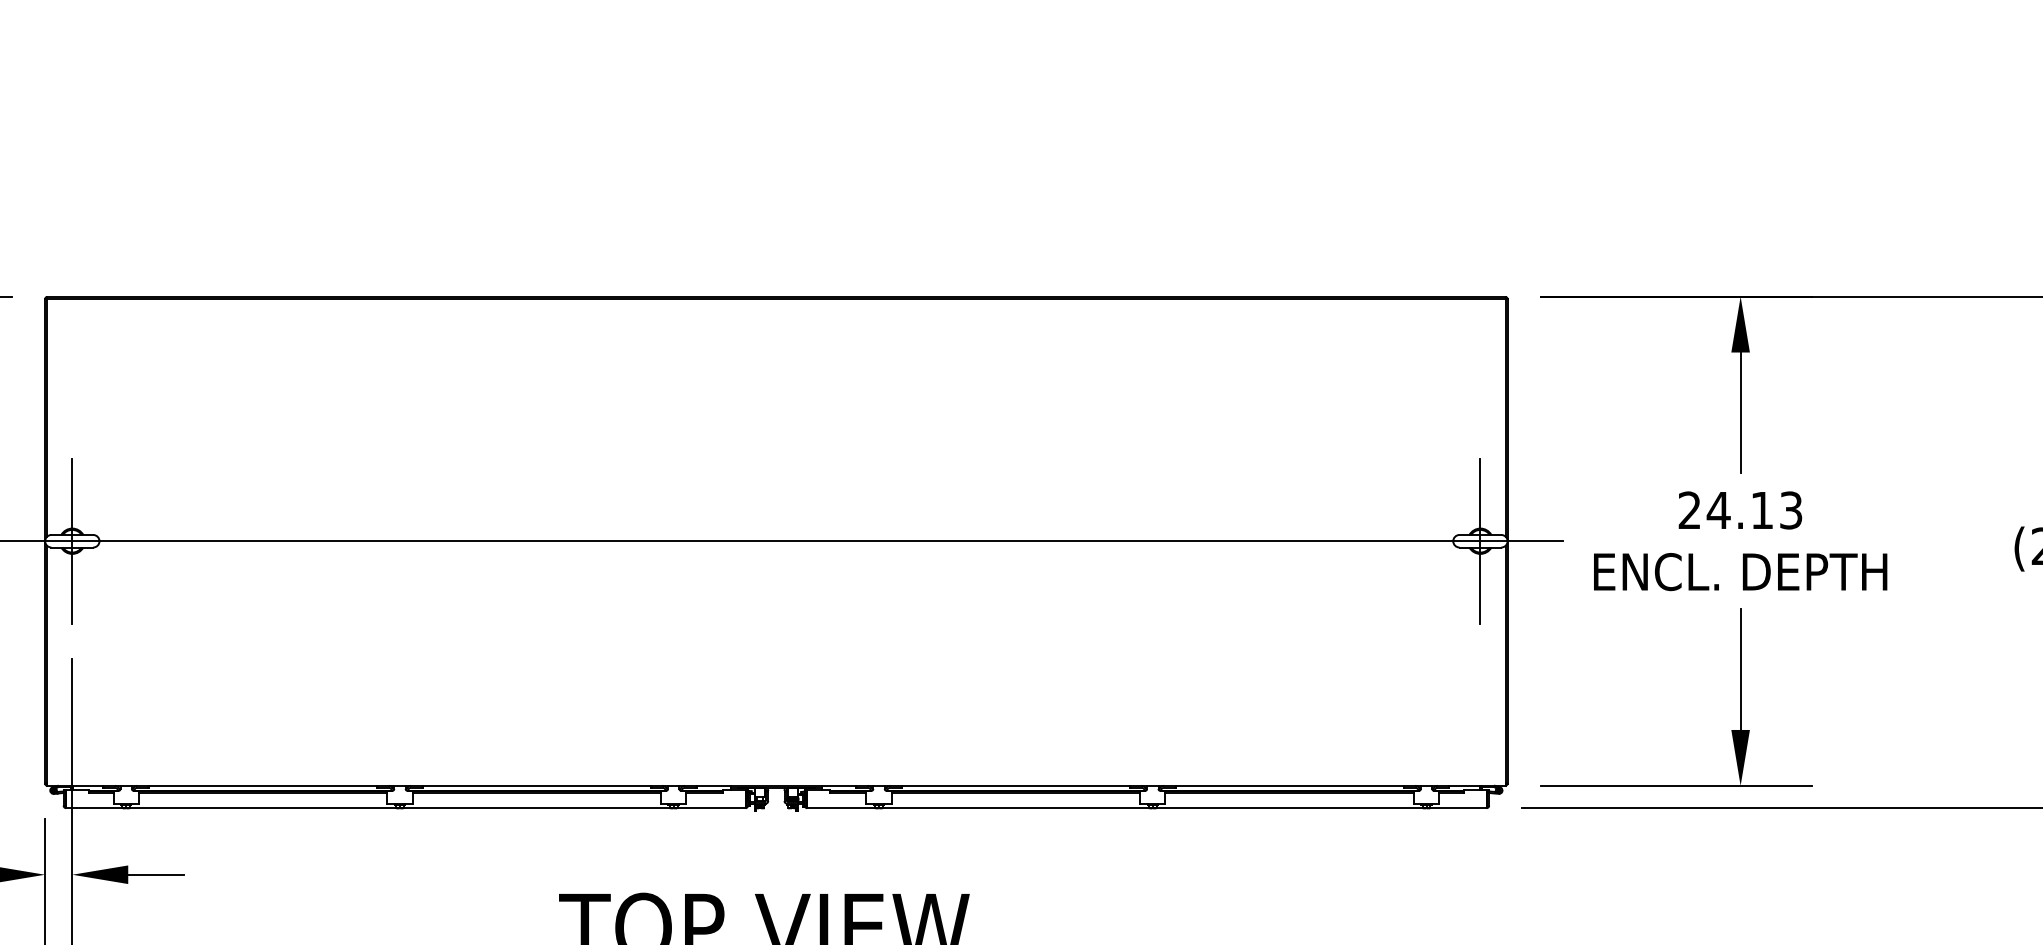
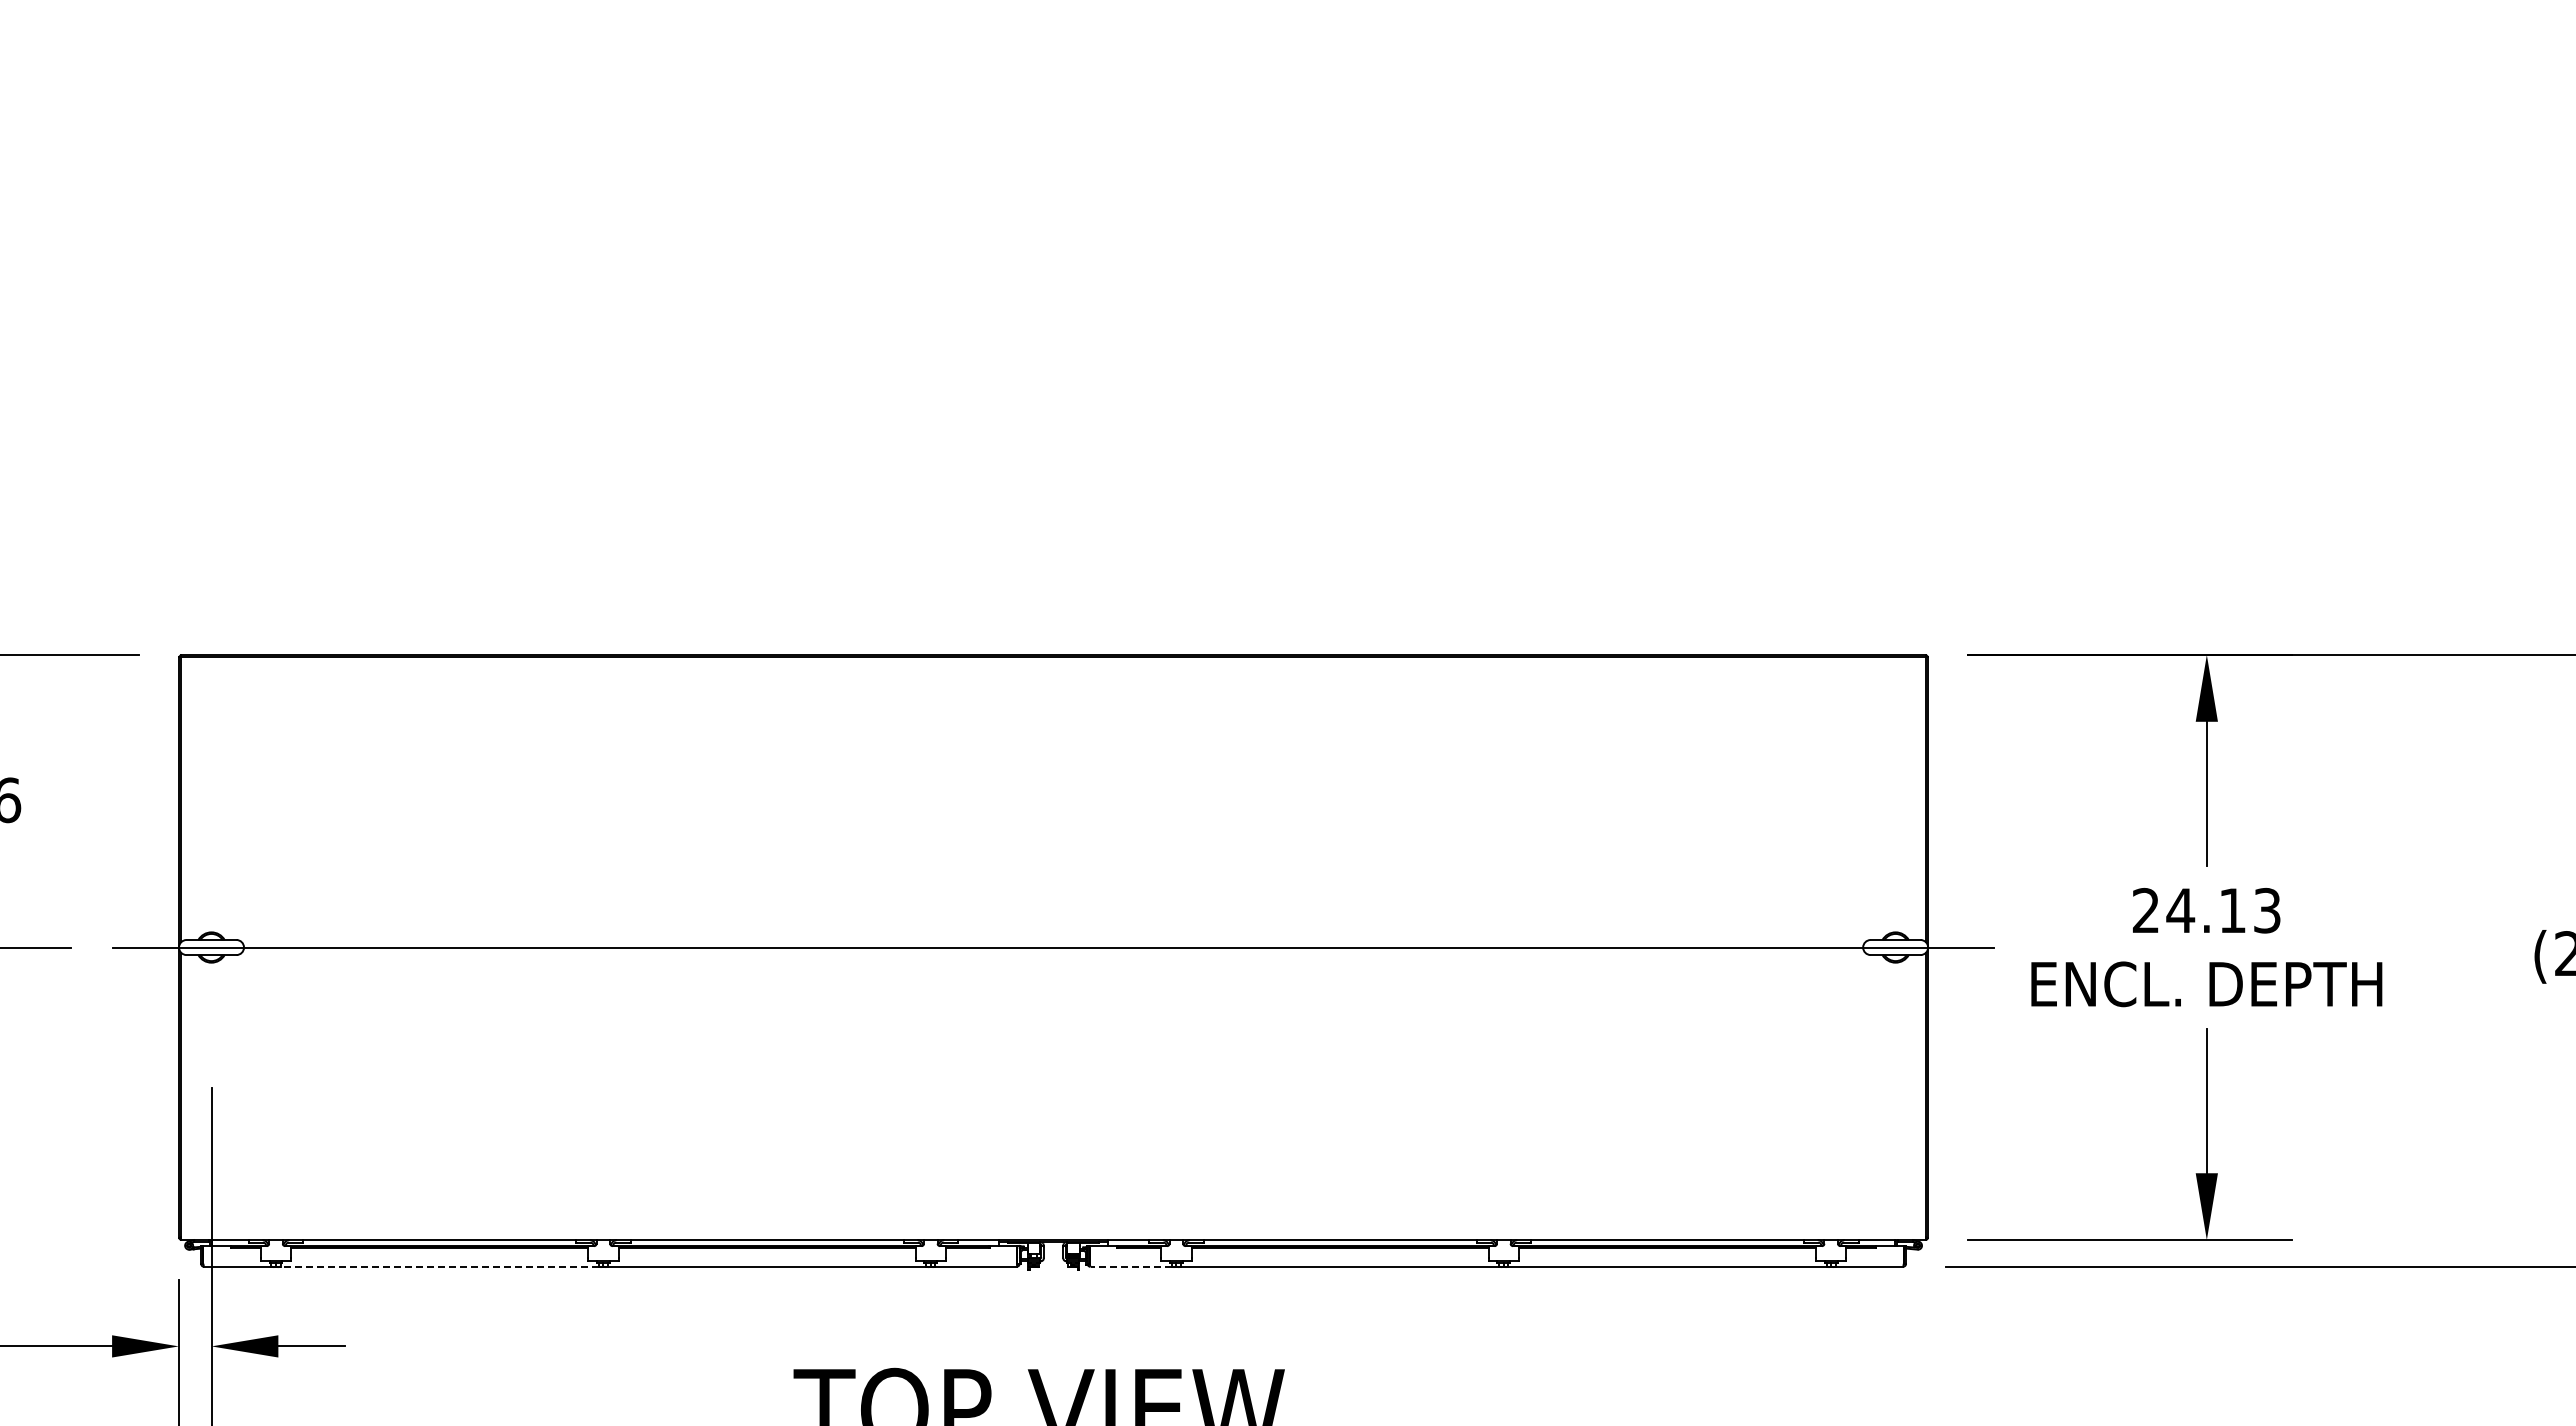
line: (72, 541) -> (211, 947), removed
line: (1480, 541) -> (1895, 947), removed
line: (262, 807) -> (439, 1266), solid -> dashed
line: (841, 807) -> (1131, 1266), solid -> dashed

